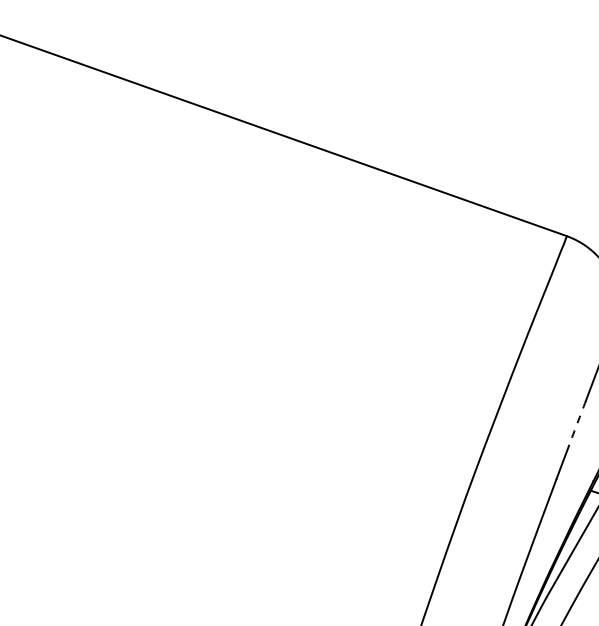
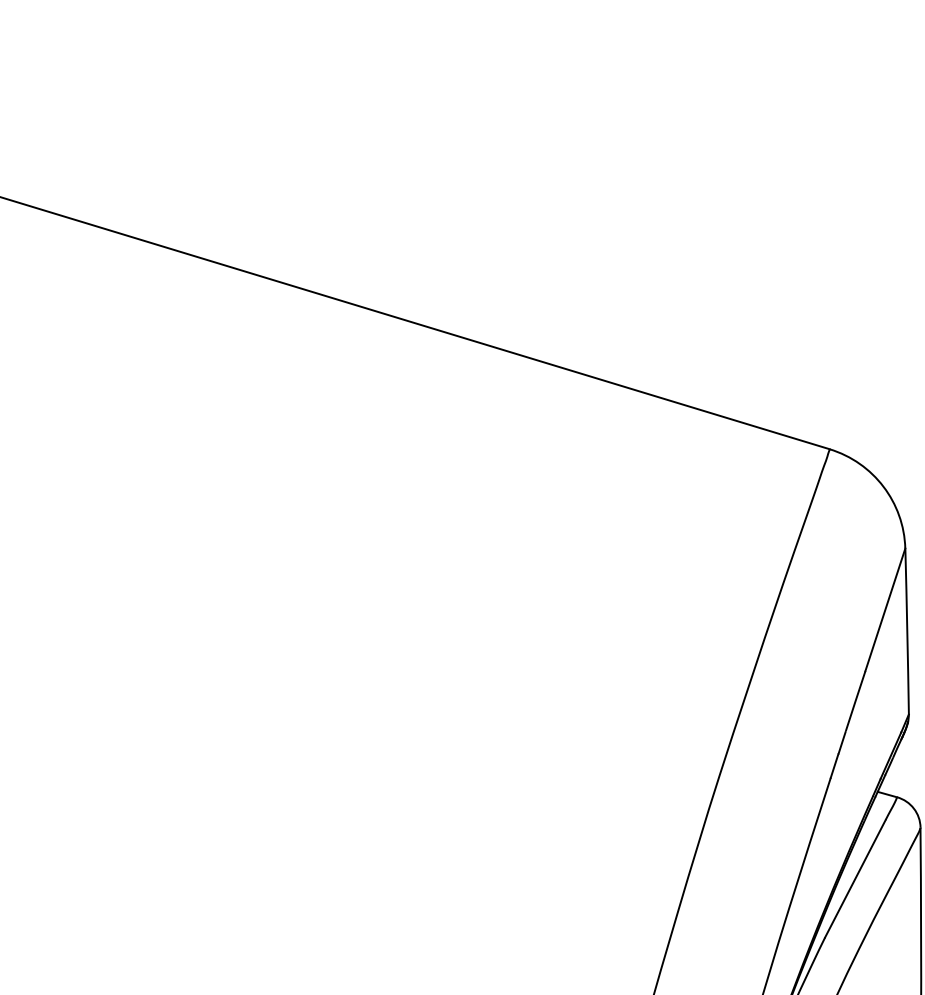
arc: (577, 423) -> (855, 701), dashed -> solid

